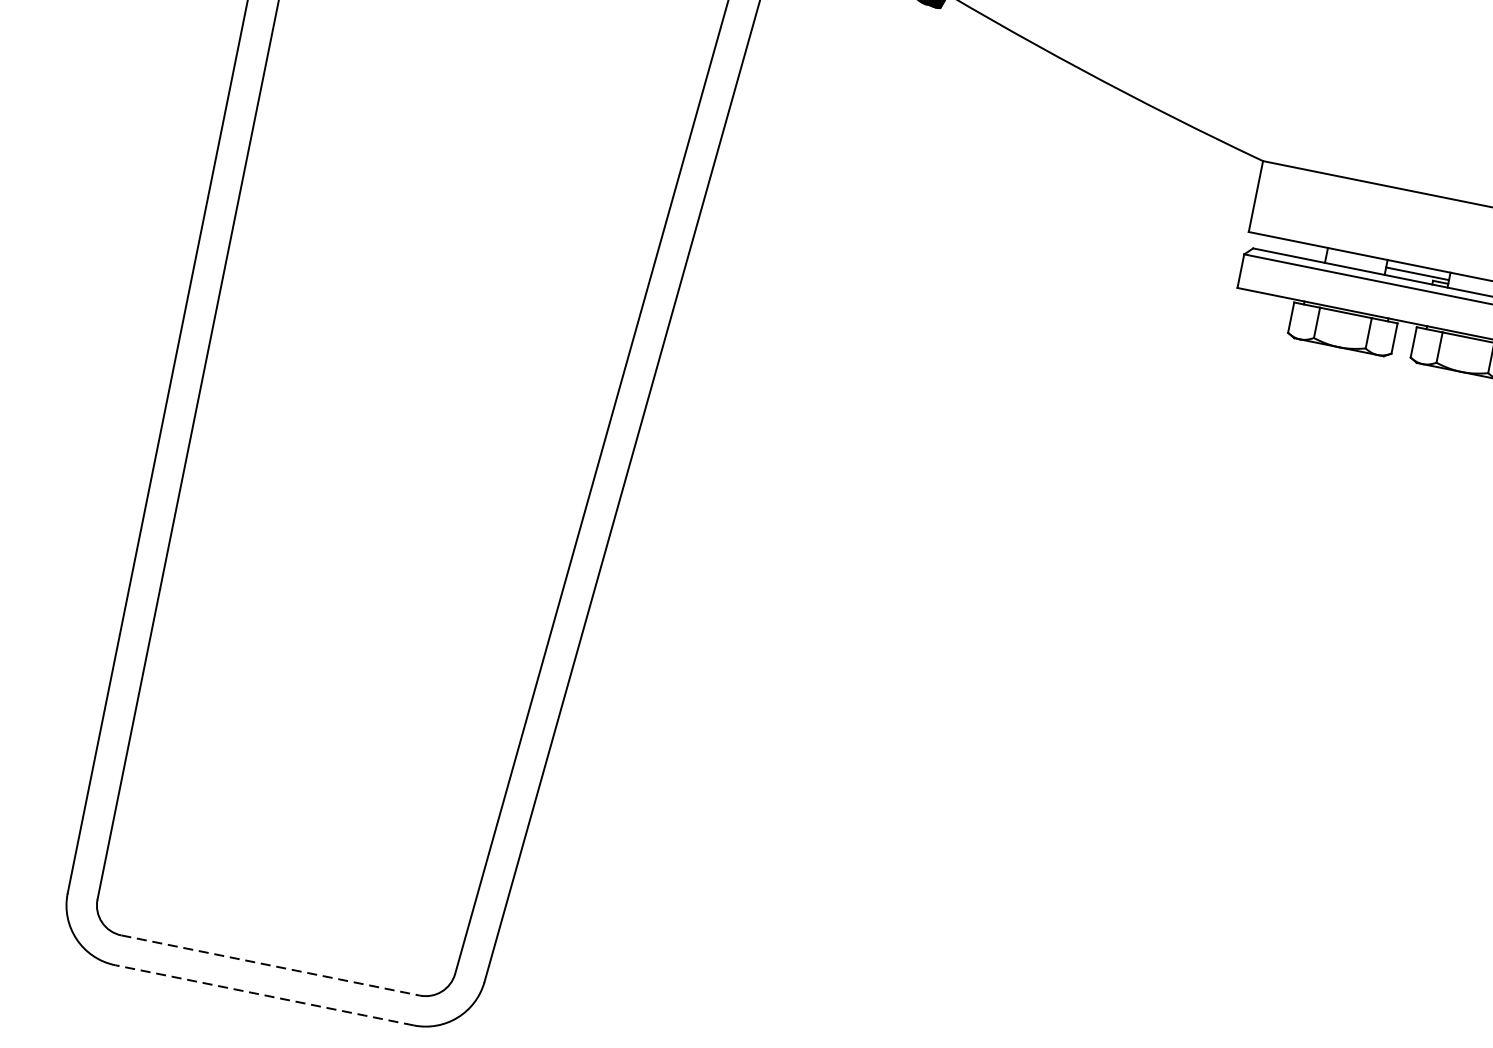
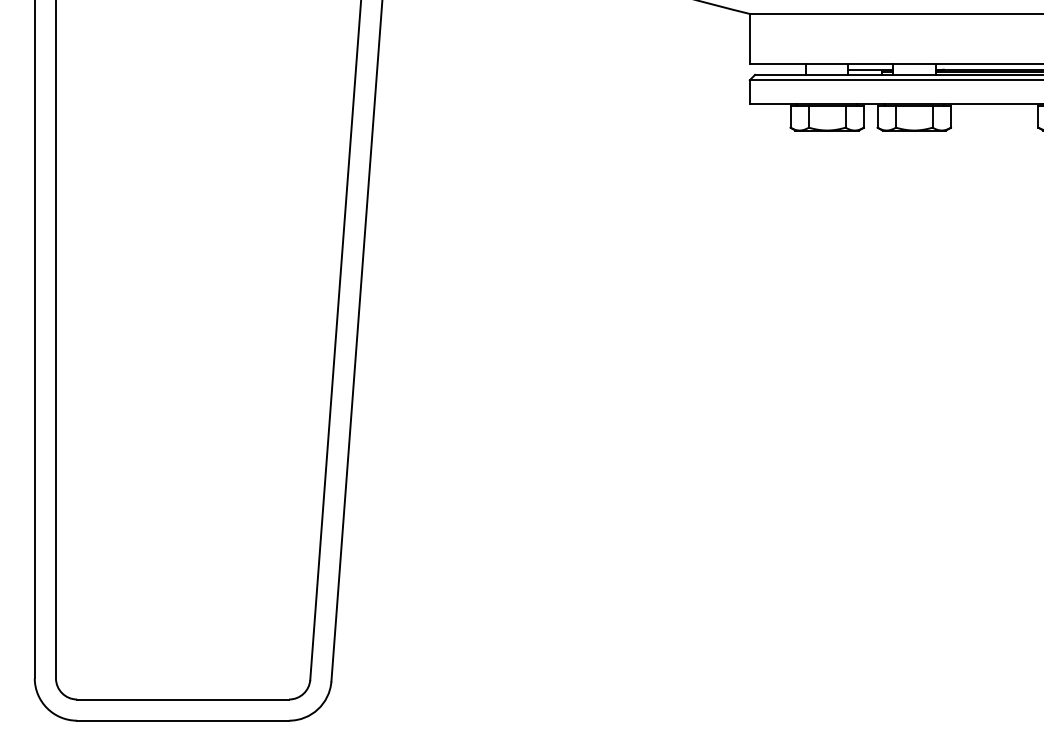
line: (271, 965) -> (183, 699), dashed -> solid
line: (265, 995) -> (183, 720), dashed -> solid

